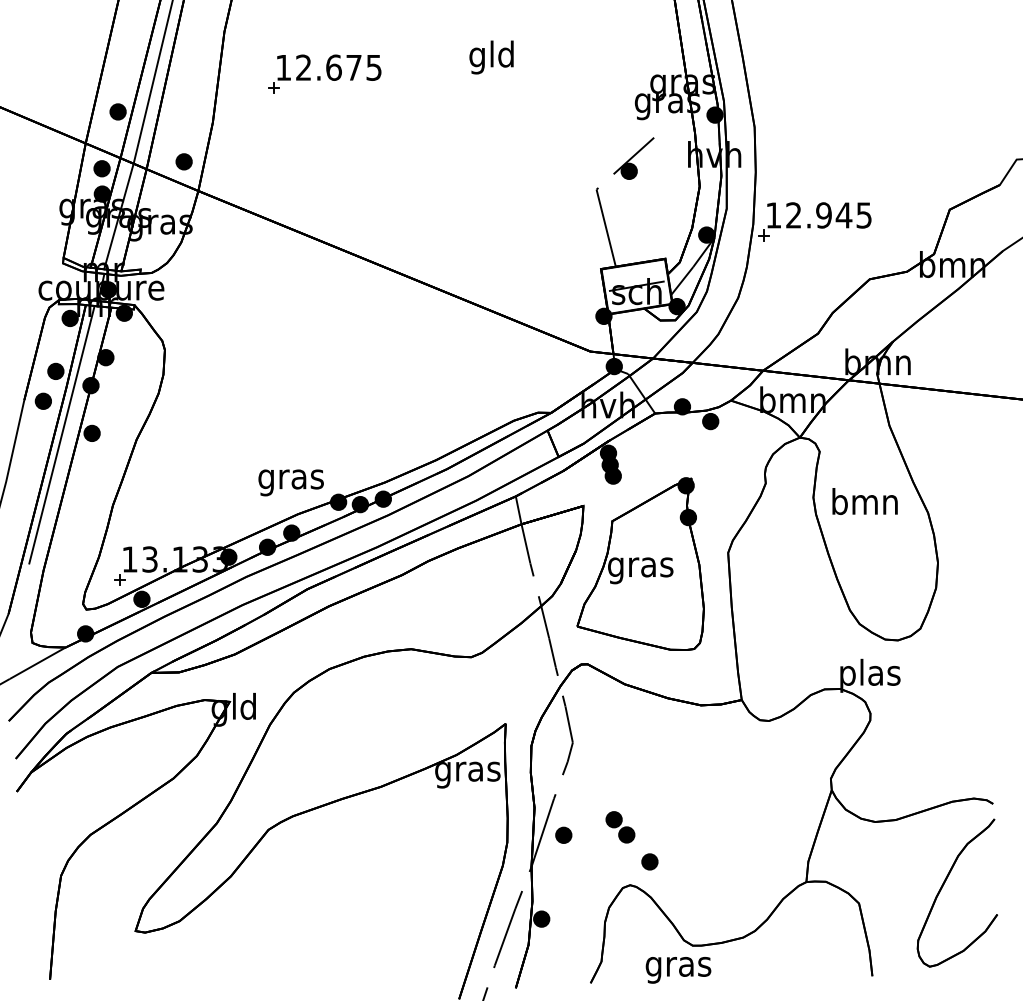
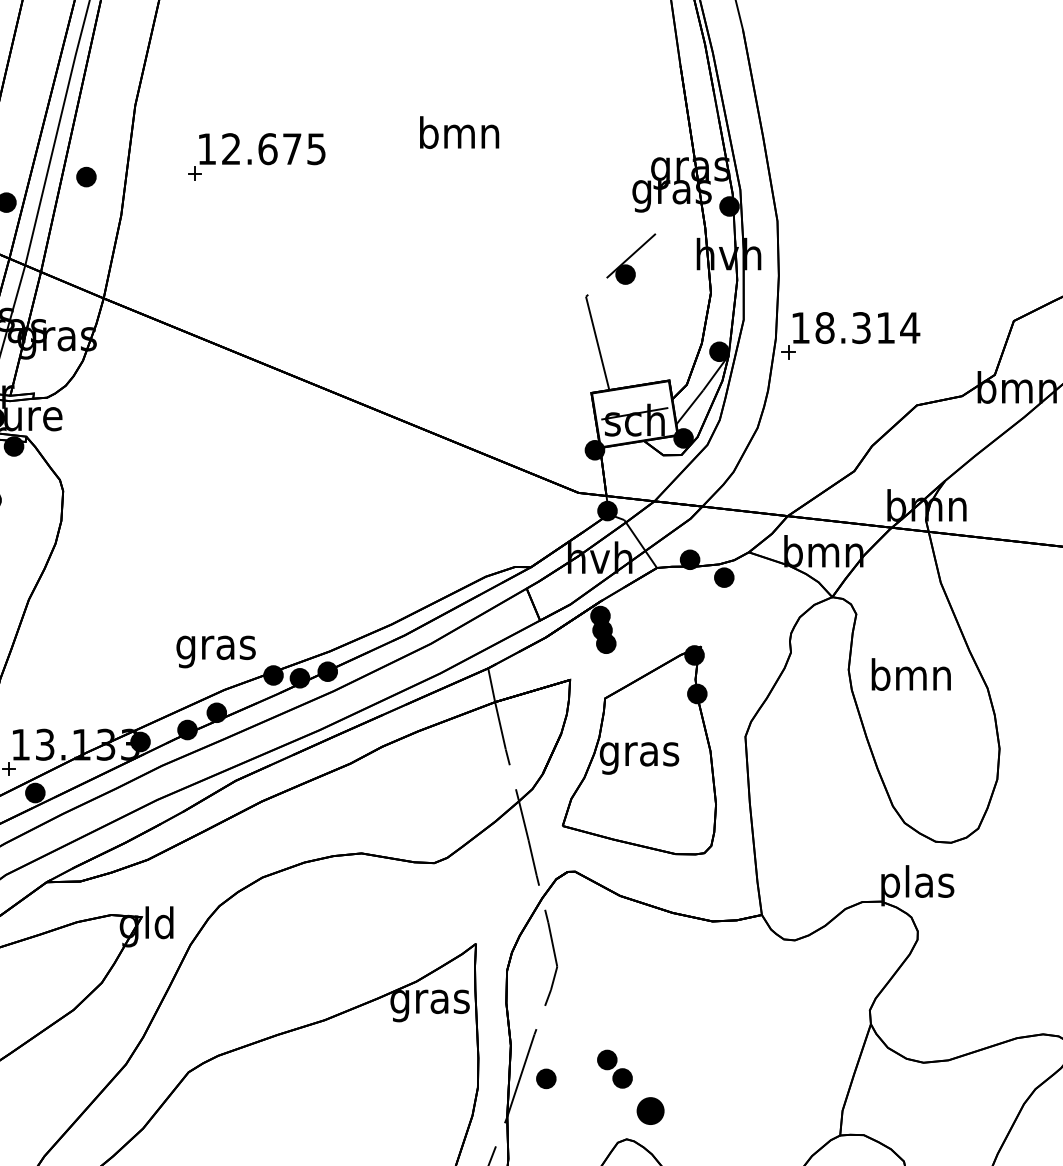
text: (491, 57) -> (458, 136), gld -> bmn
part: (183, 161) -> (85, 176), moved
text: (829, 215) -> (868, 328), 12.945 -> 18.314
part: (649, 861) -> (650, 1110), size x1.4

